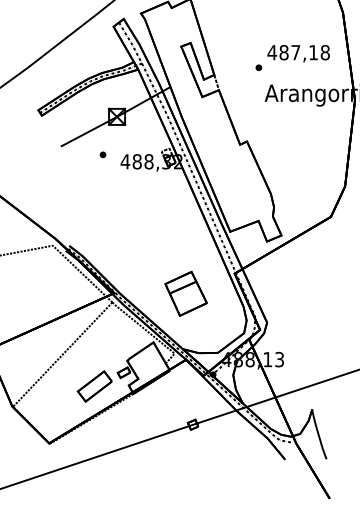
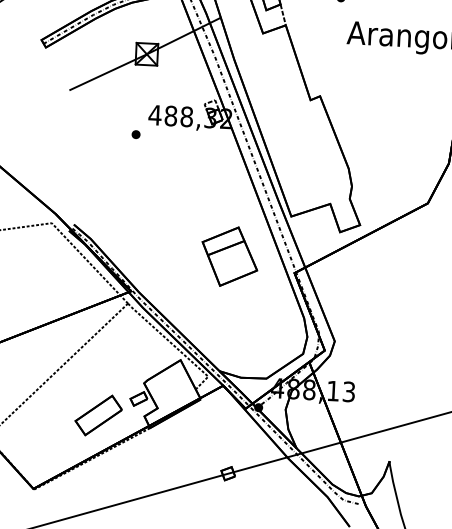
part: (102, 154) -> (135, 134), moved
part: (185, 293) -> (229, 256), moved

